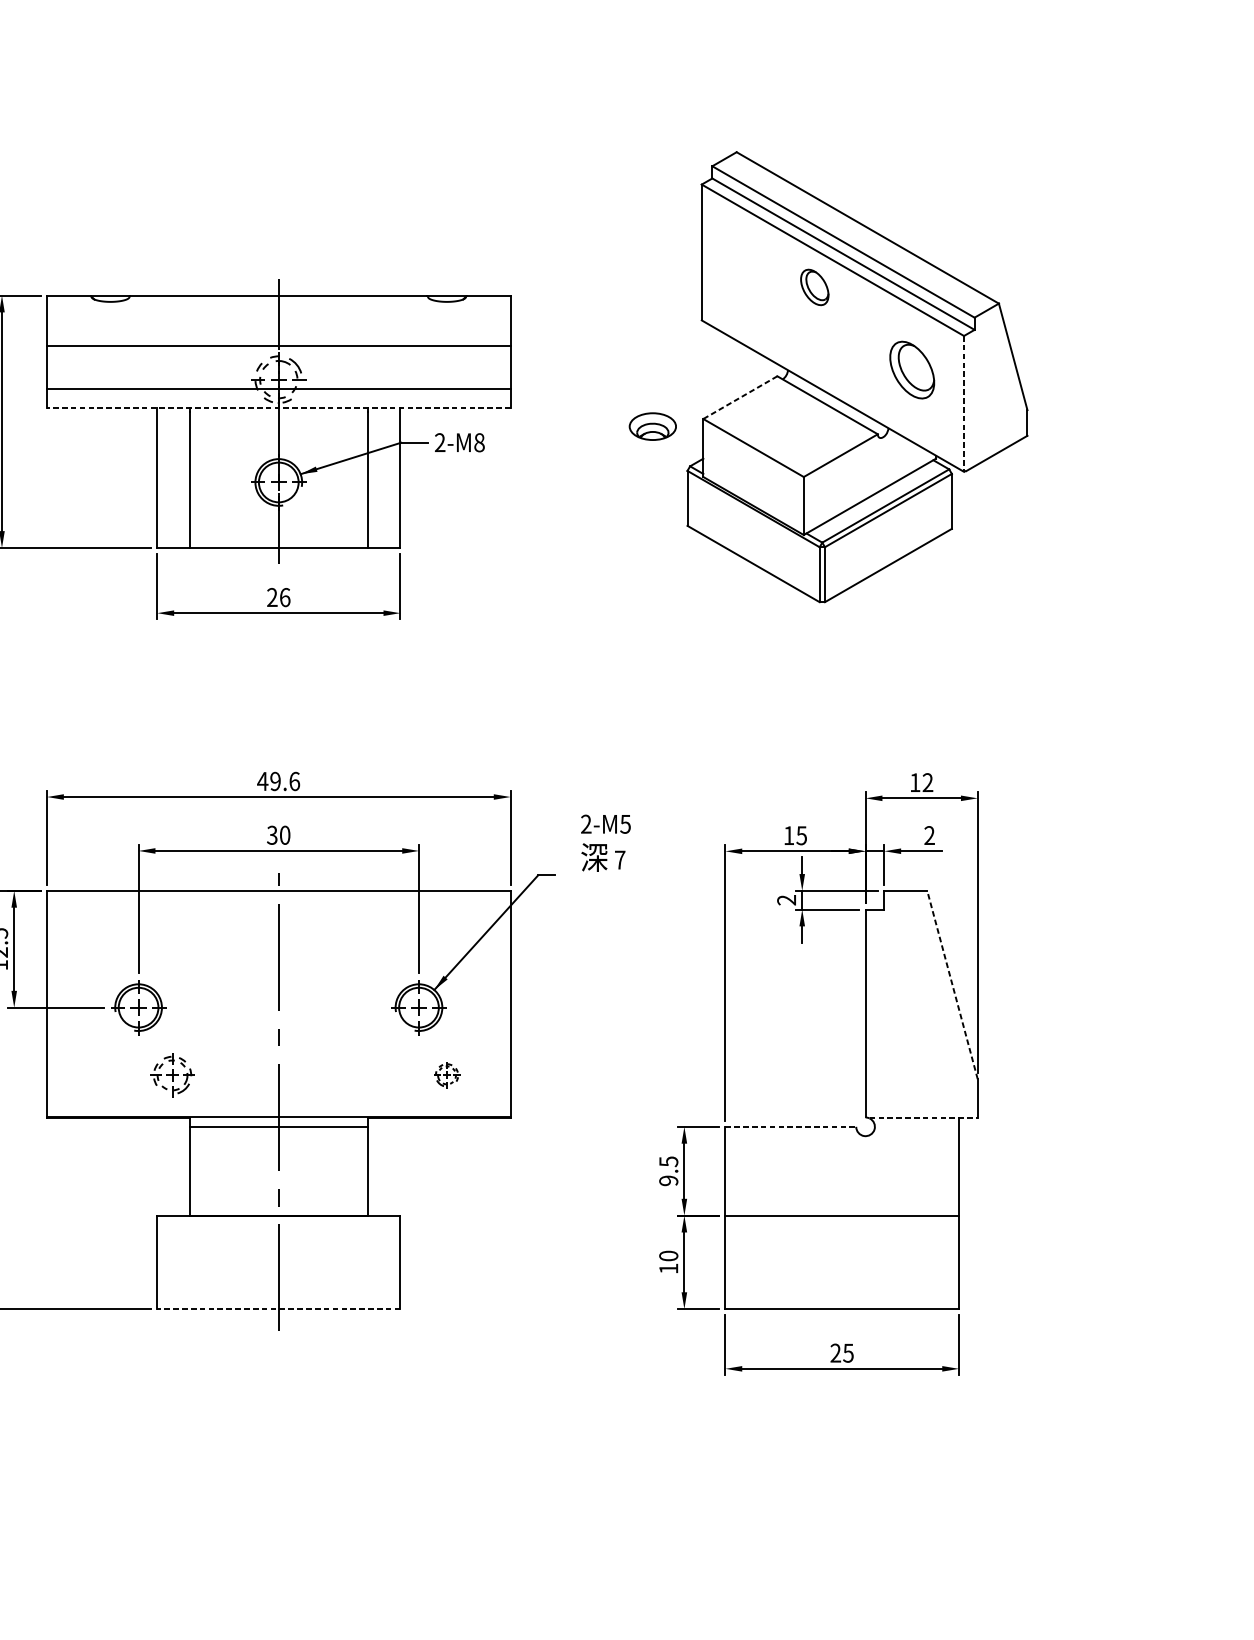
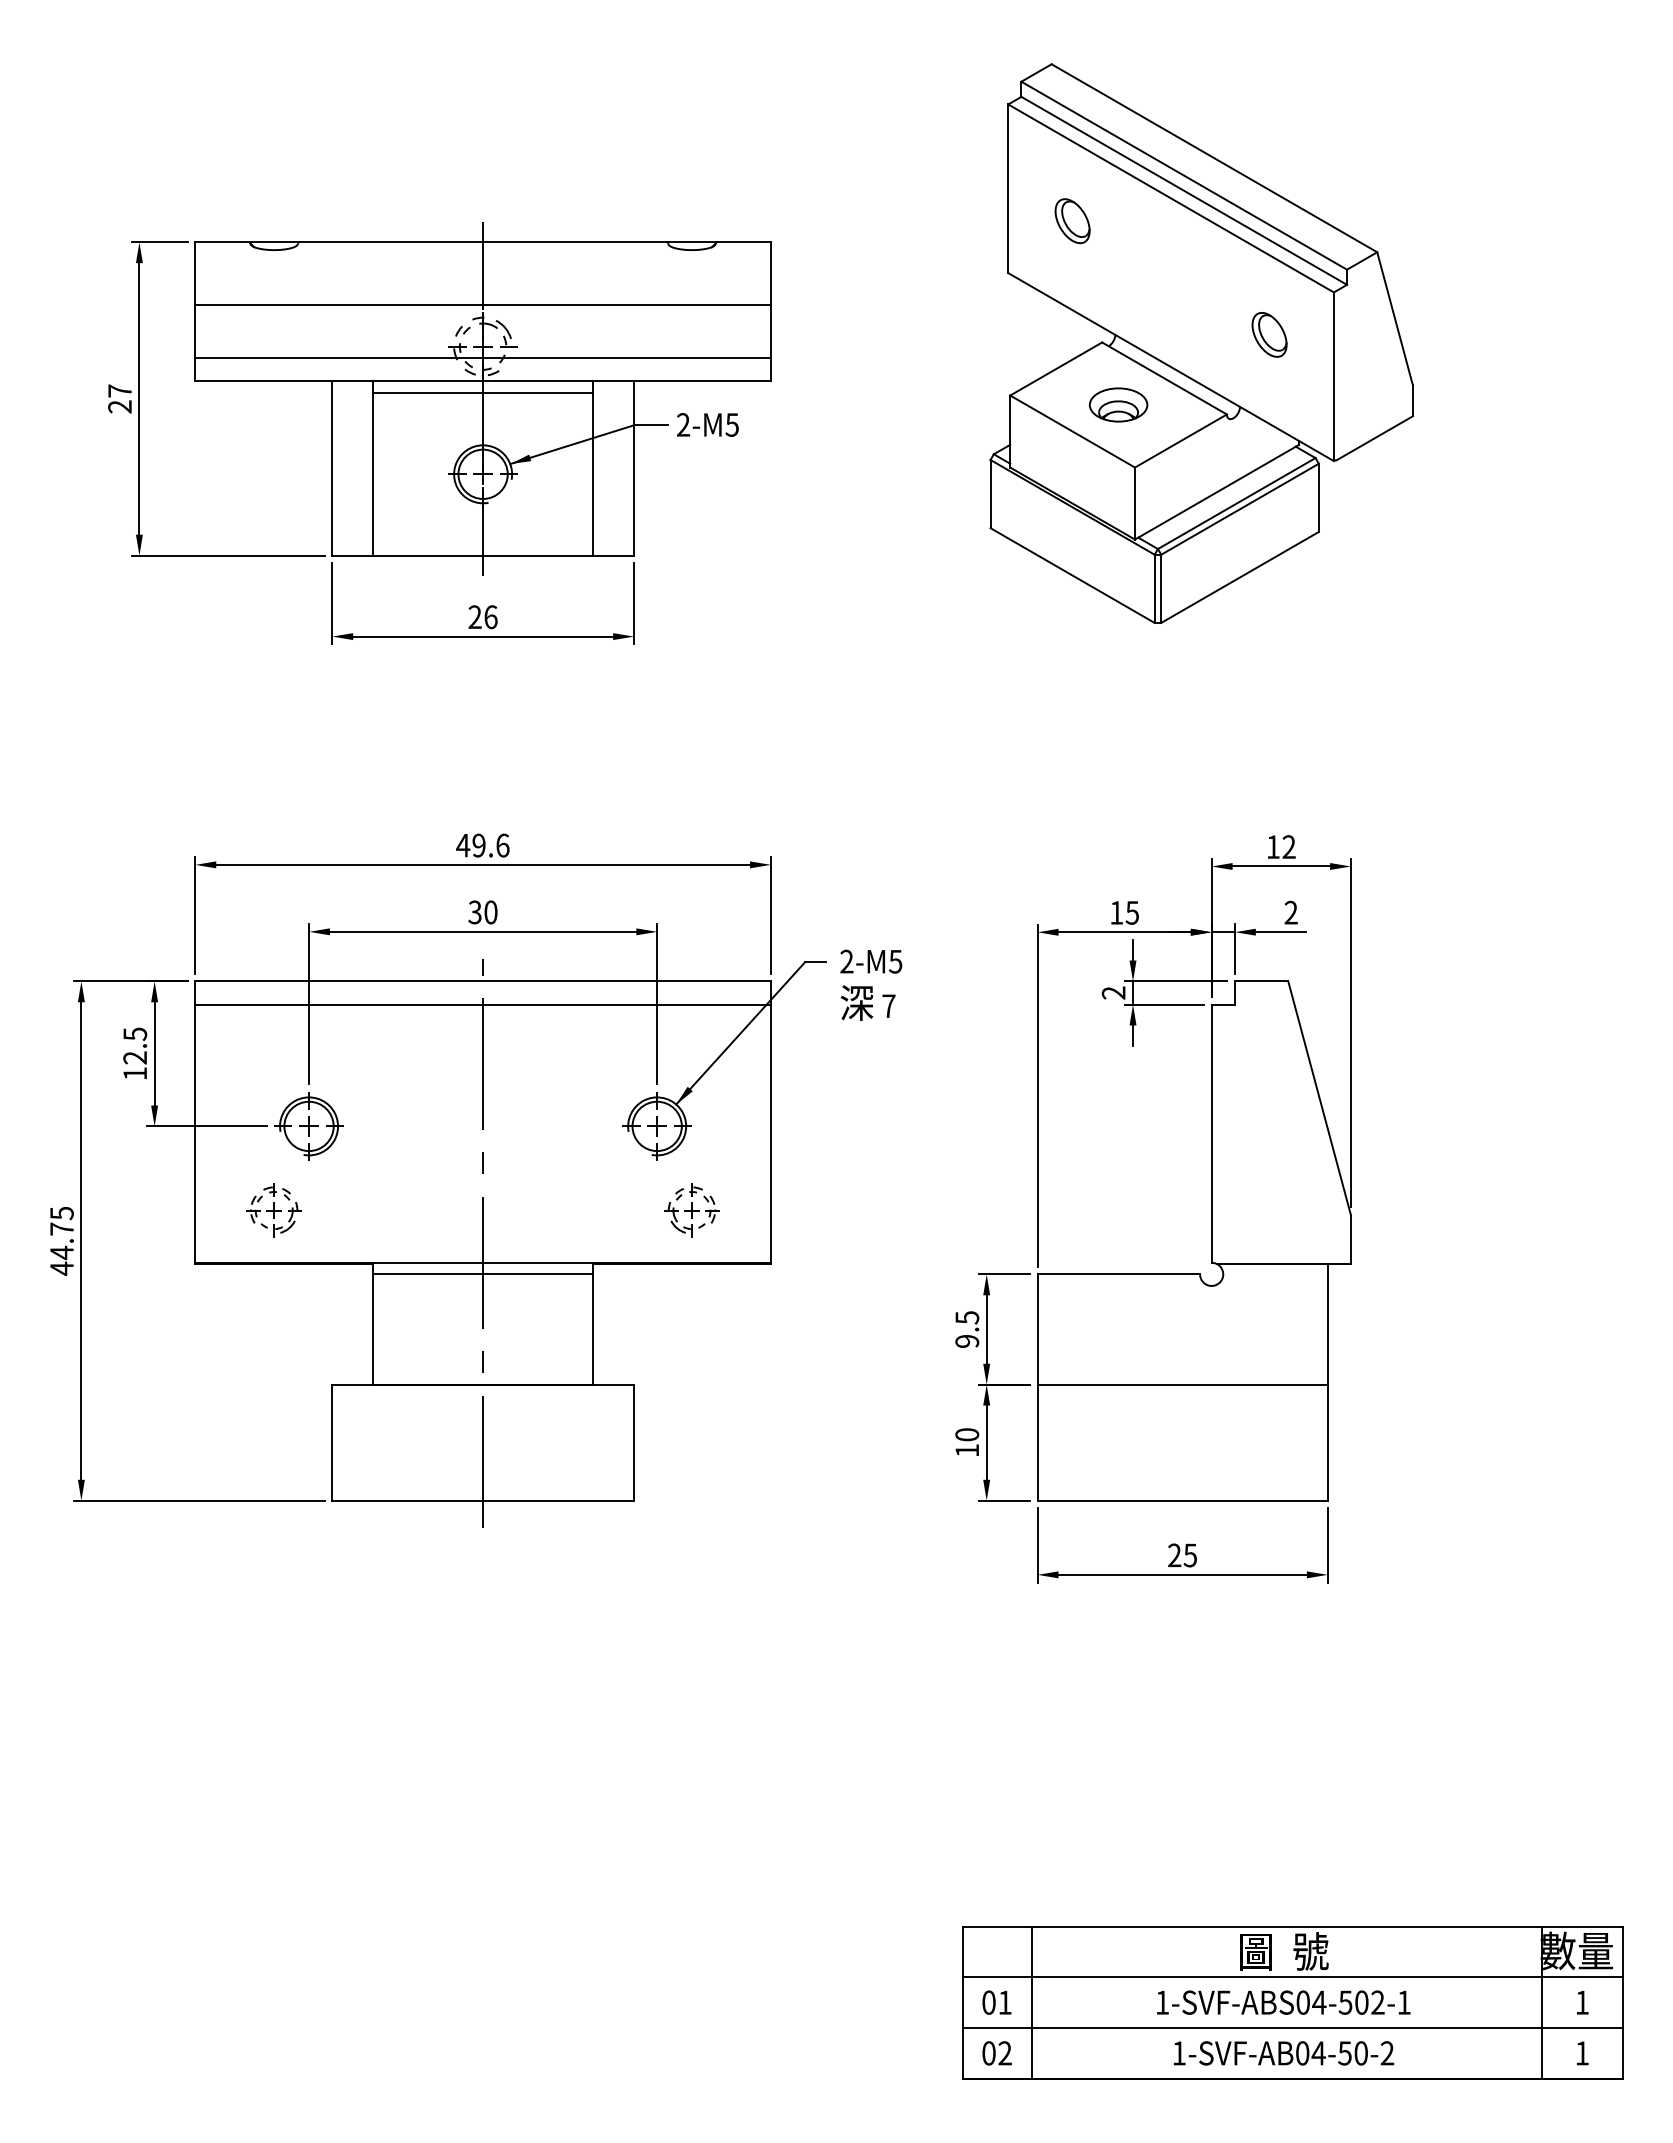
part: (814, 287) -> (1072, 221), moved
part: (912, 369) -> (1269, 334), size x0.62
line: (739, 398) -> (1055, 369), dashed -> solid
line: (963, 404) -> (1333, 377), dashed -> solid
line: (279, 407) -> (483, 381), dashed -> solid
line: (278, 417) -> (482, 393), added
part: (652, 426) -> (1118, 404), moved
text: (478, 442) -> (731, 424), 2-M8 -> 2-M5
text: (606, 842) -> (871, 984), moved
line: (278, 909) -> (482, 1004), added
line: (952, 984) -> (1319, 1097), dashed -> solid
part: (171, 1075) -> (273, 1210), moved
part: (446, 1075) -> (691, 1210), size x1.67
line: (924, 1118) -> (1284, 1263), dashed -> solid
line: (791, 1126) -> (1119, 1274), dashed -> solid
line: (279, 1308) -> (483, 1500), dashed -> solid

